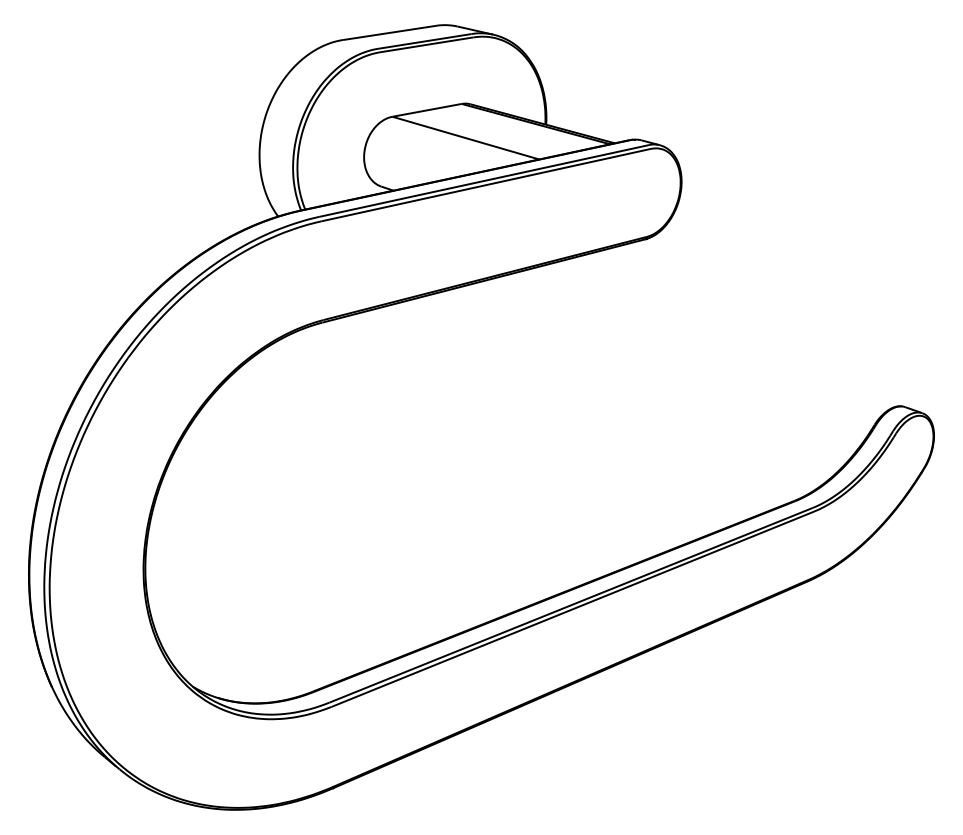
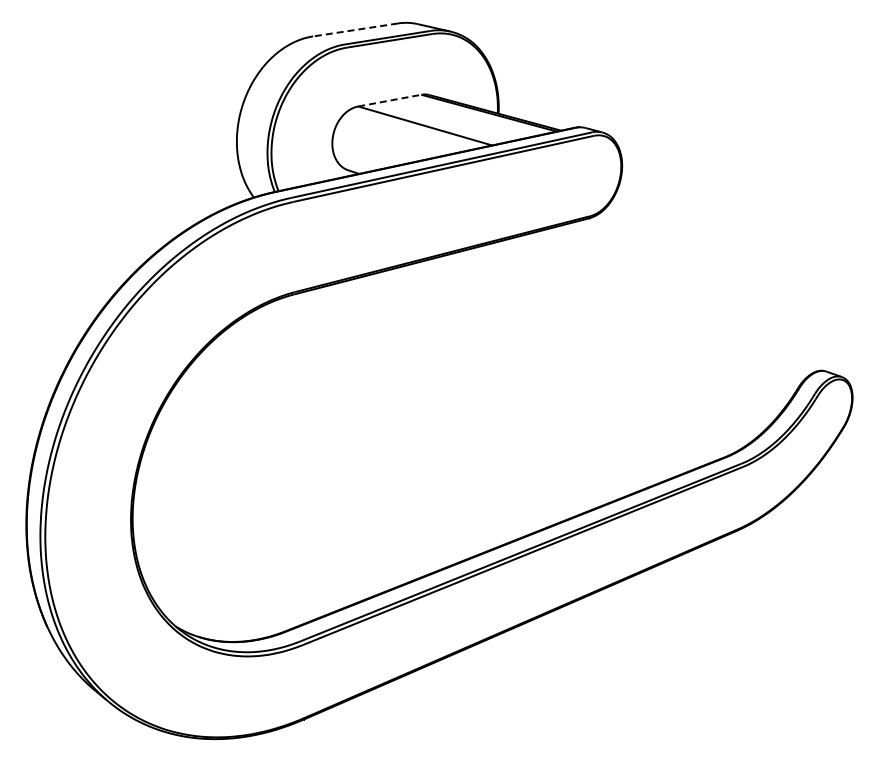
line: (389, 32) -> (355, 29), solid -> dashed
line: (427, 110) -> (390, 100), solid -> dashed

